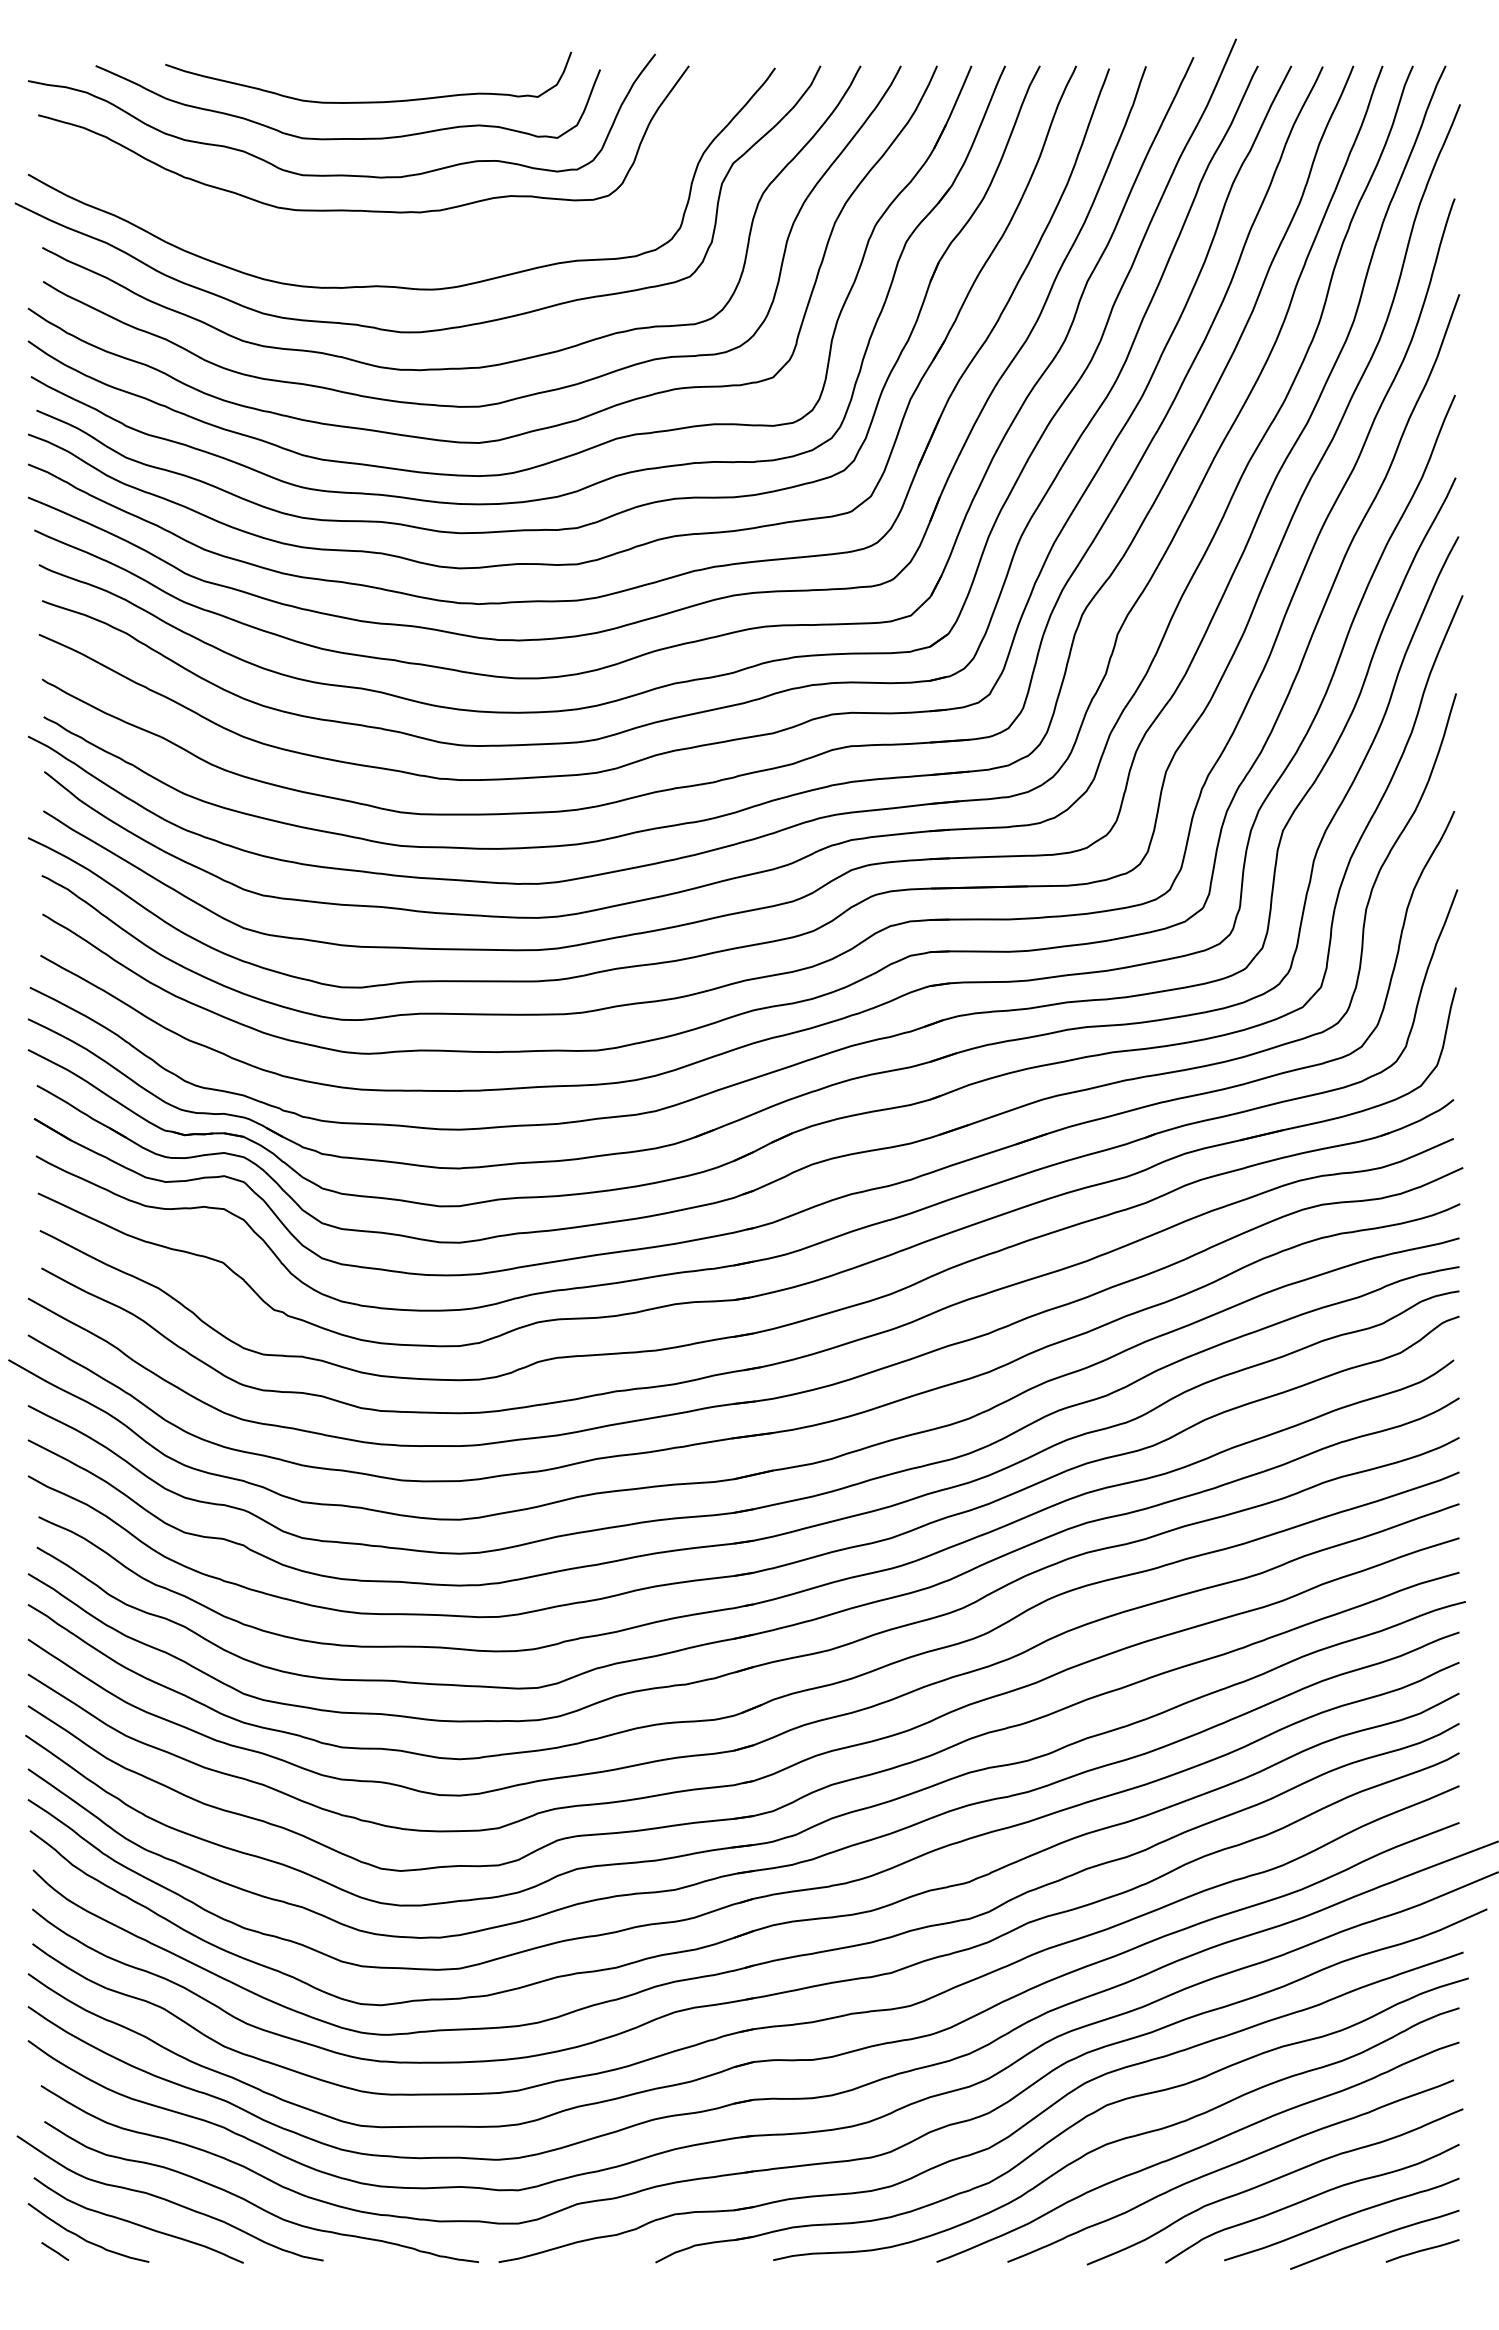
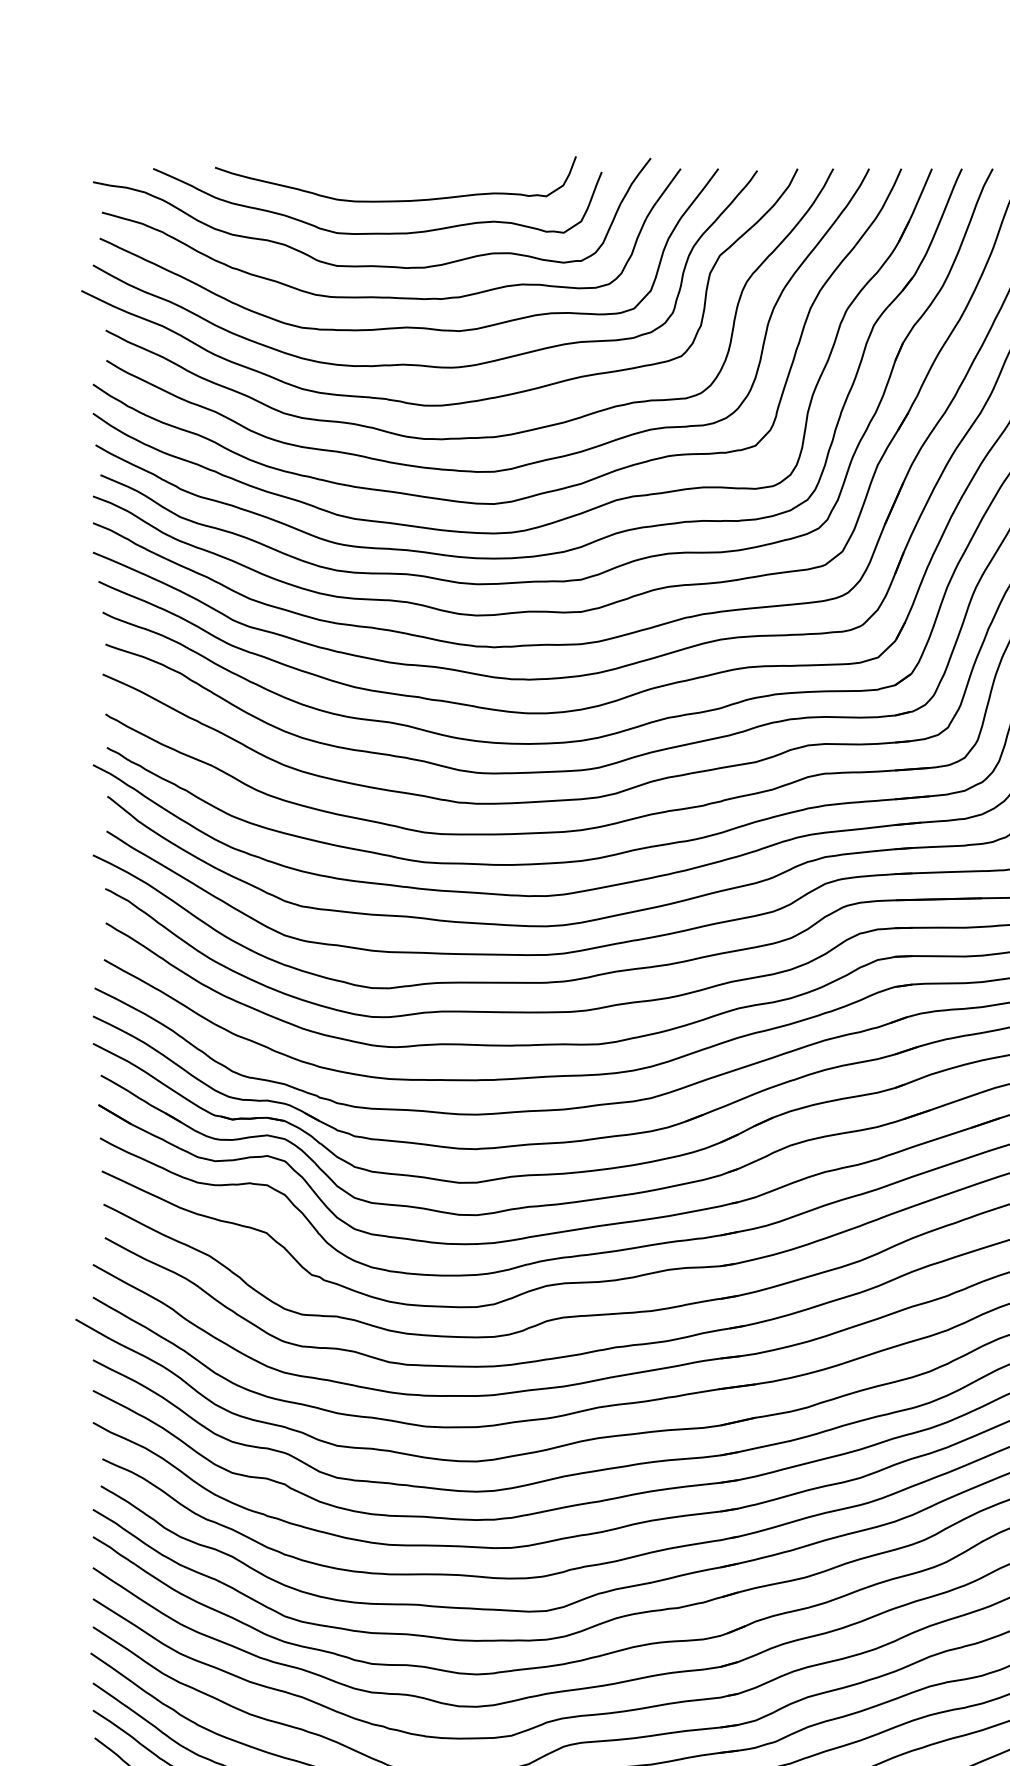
curve: (383, 243) -> (409, 326), added

